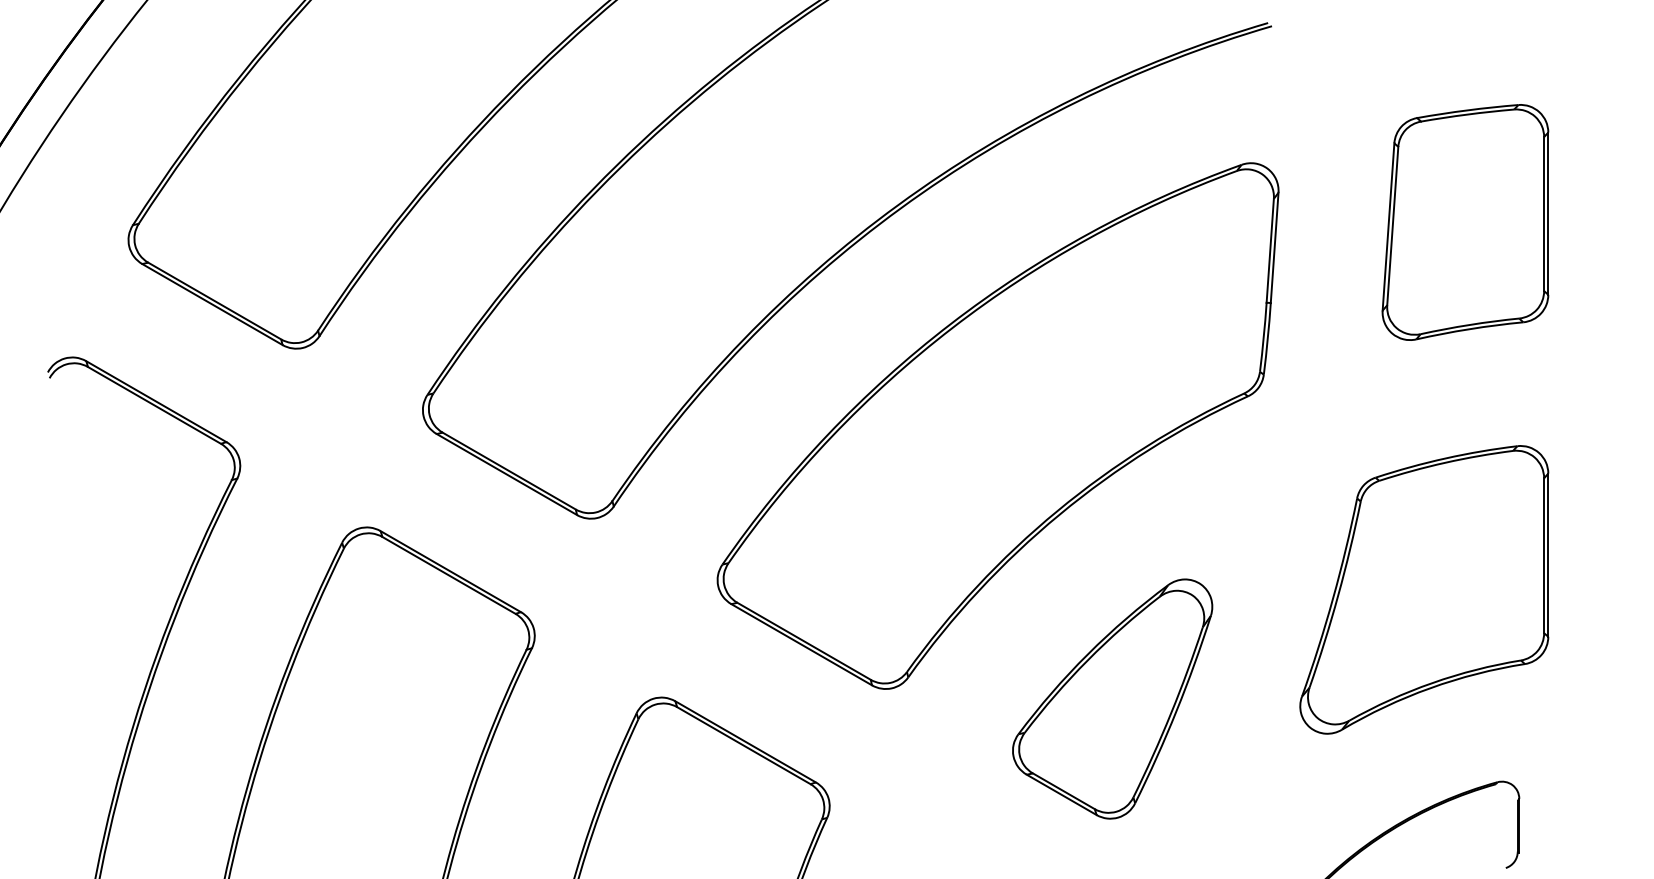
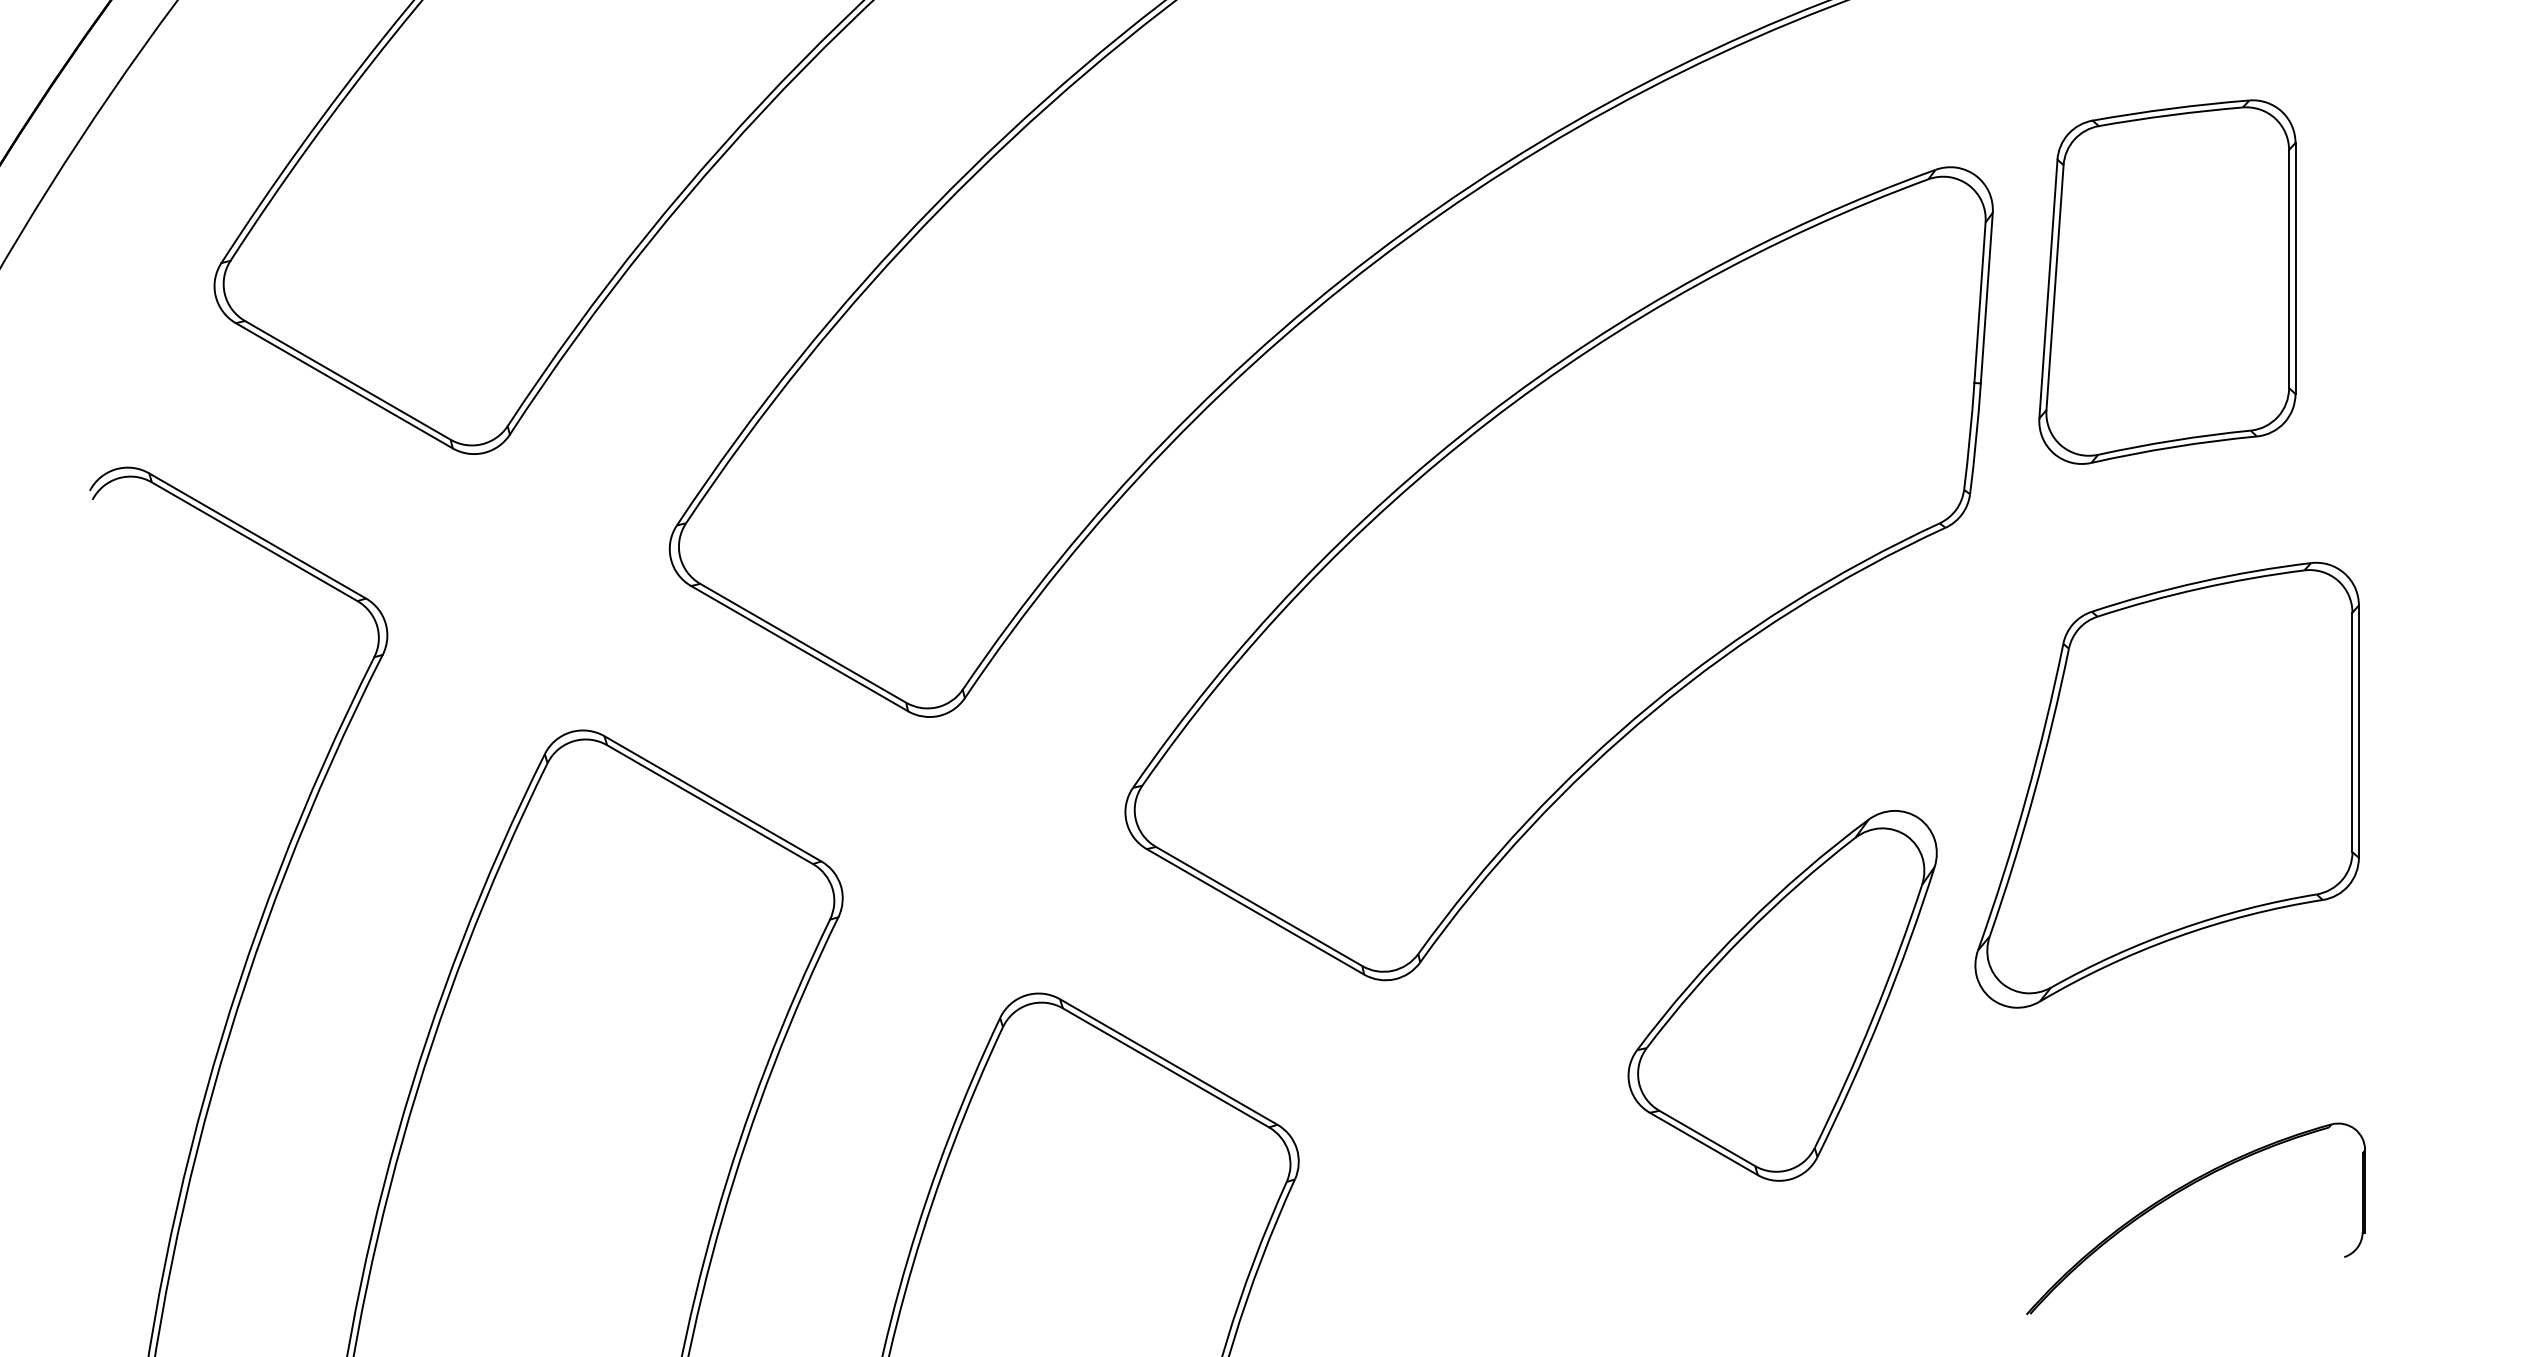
part: (1465, 222) -> (2167, 282), moved
part: (1424, 589) -> (2167, 784), moved
part: (1112, 698) -> (1782, 994), moved

